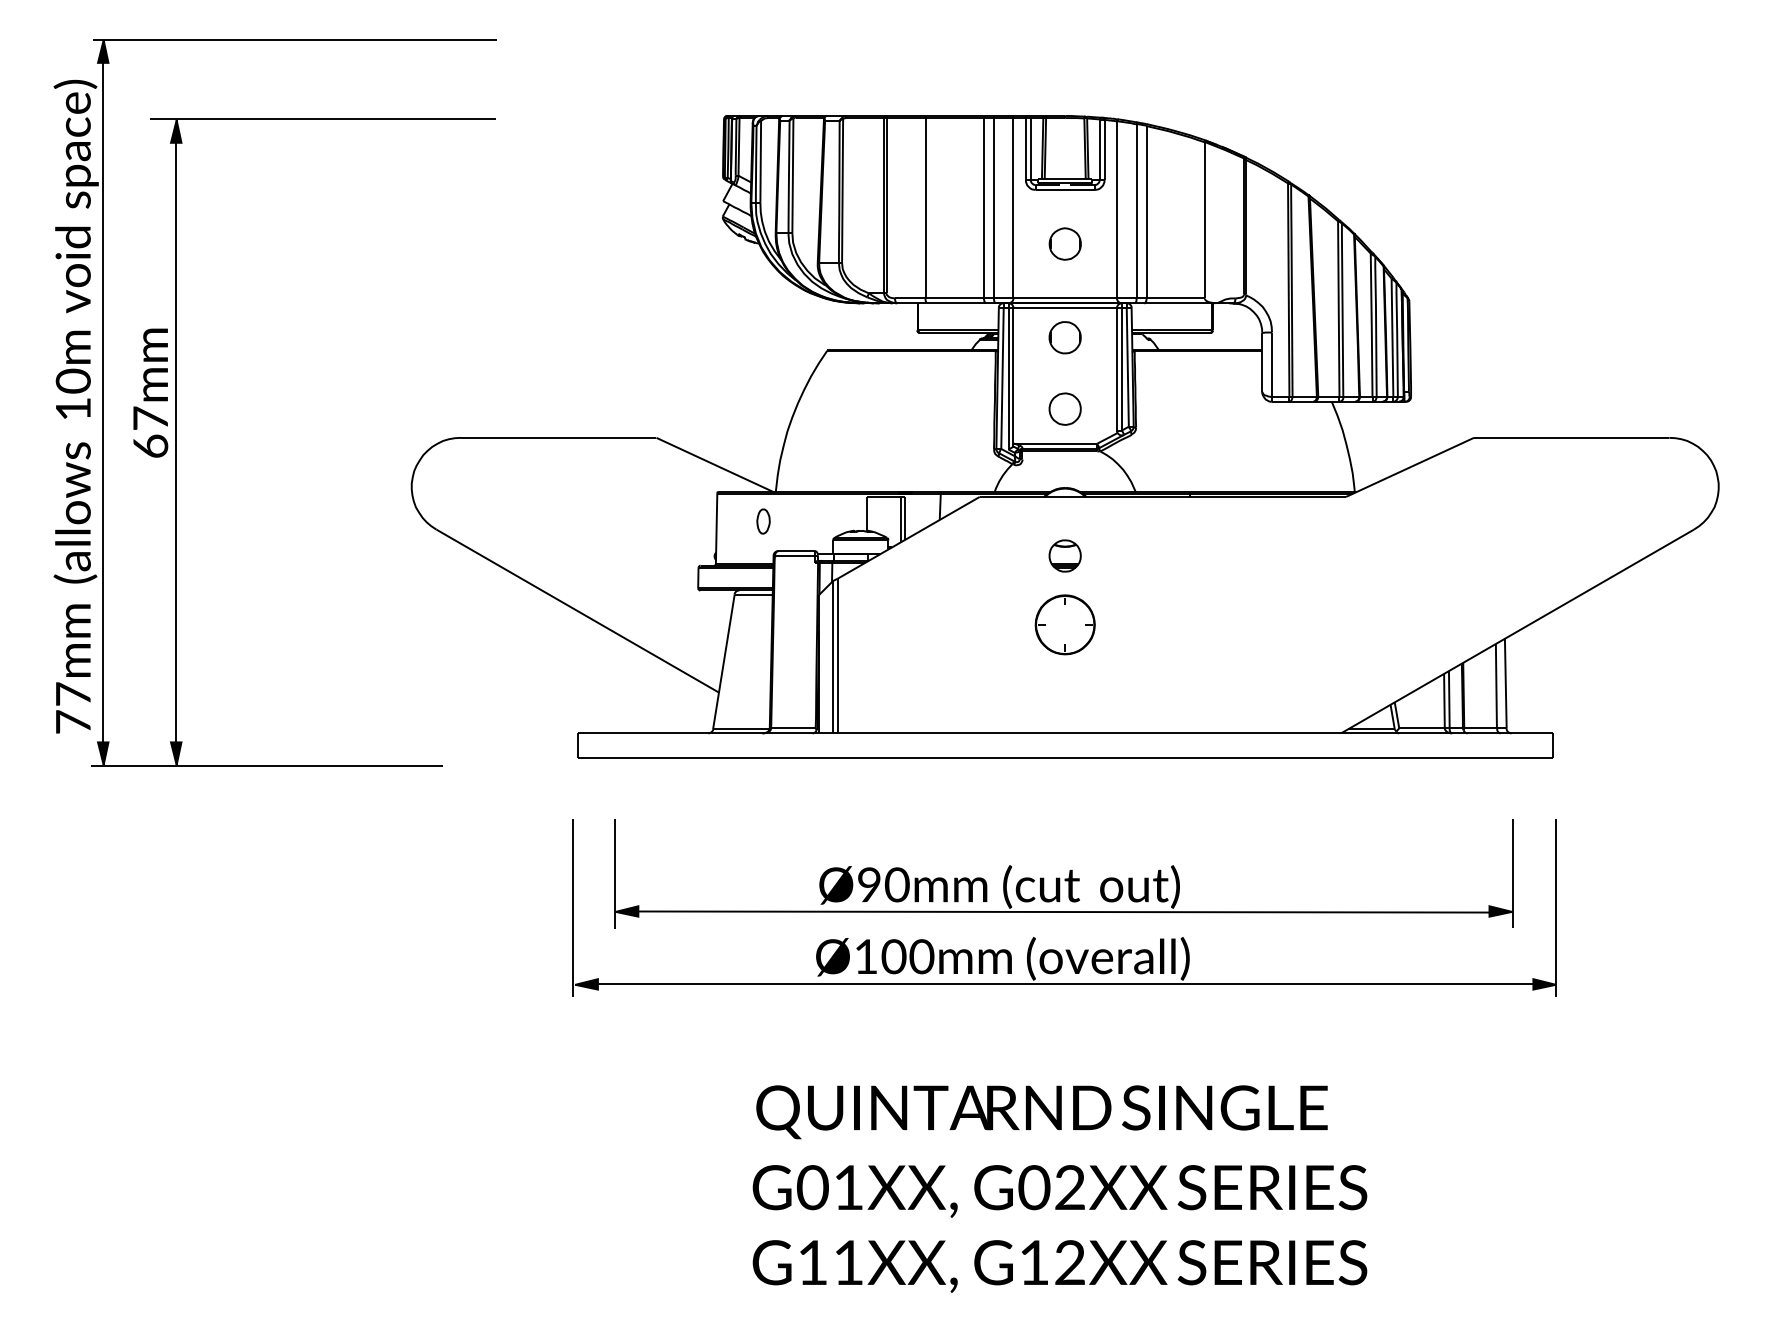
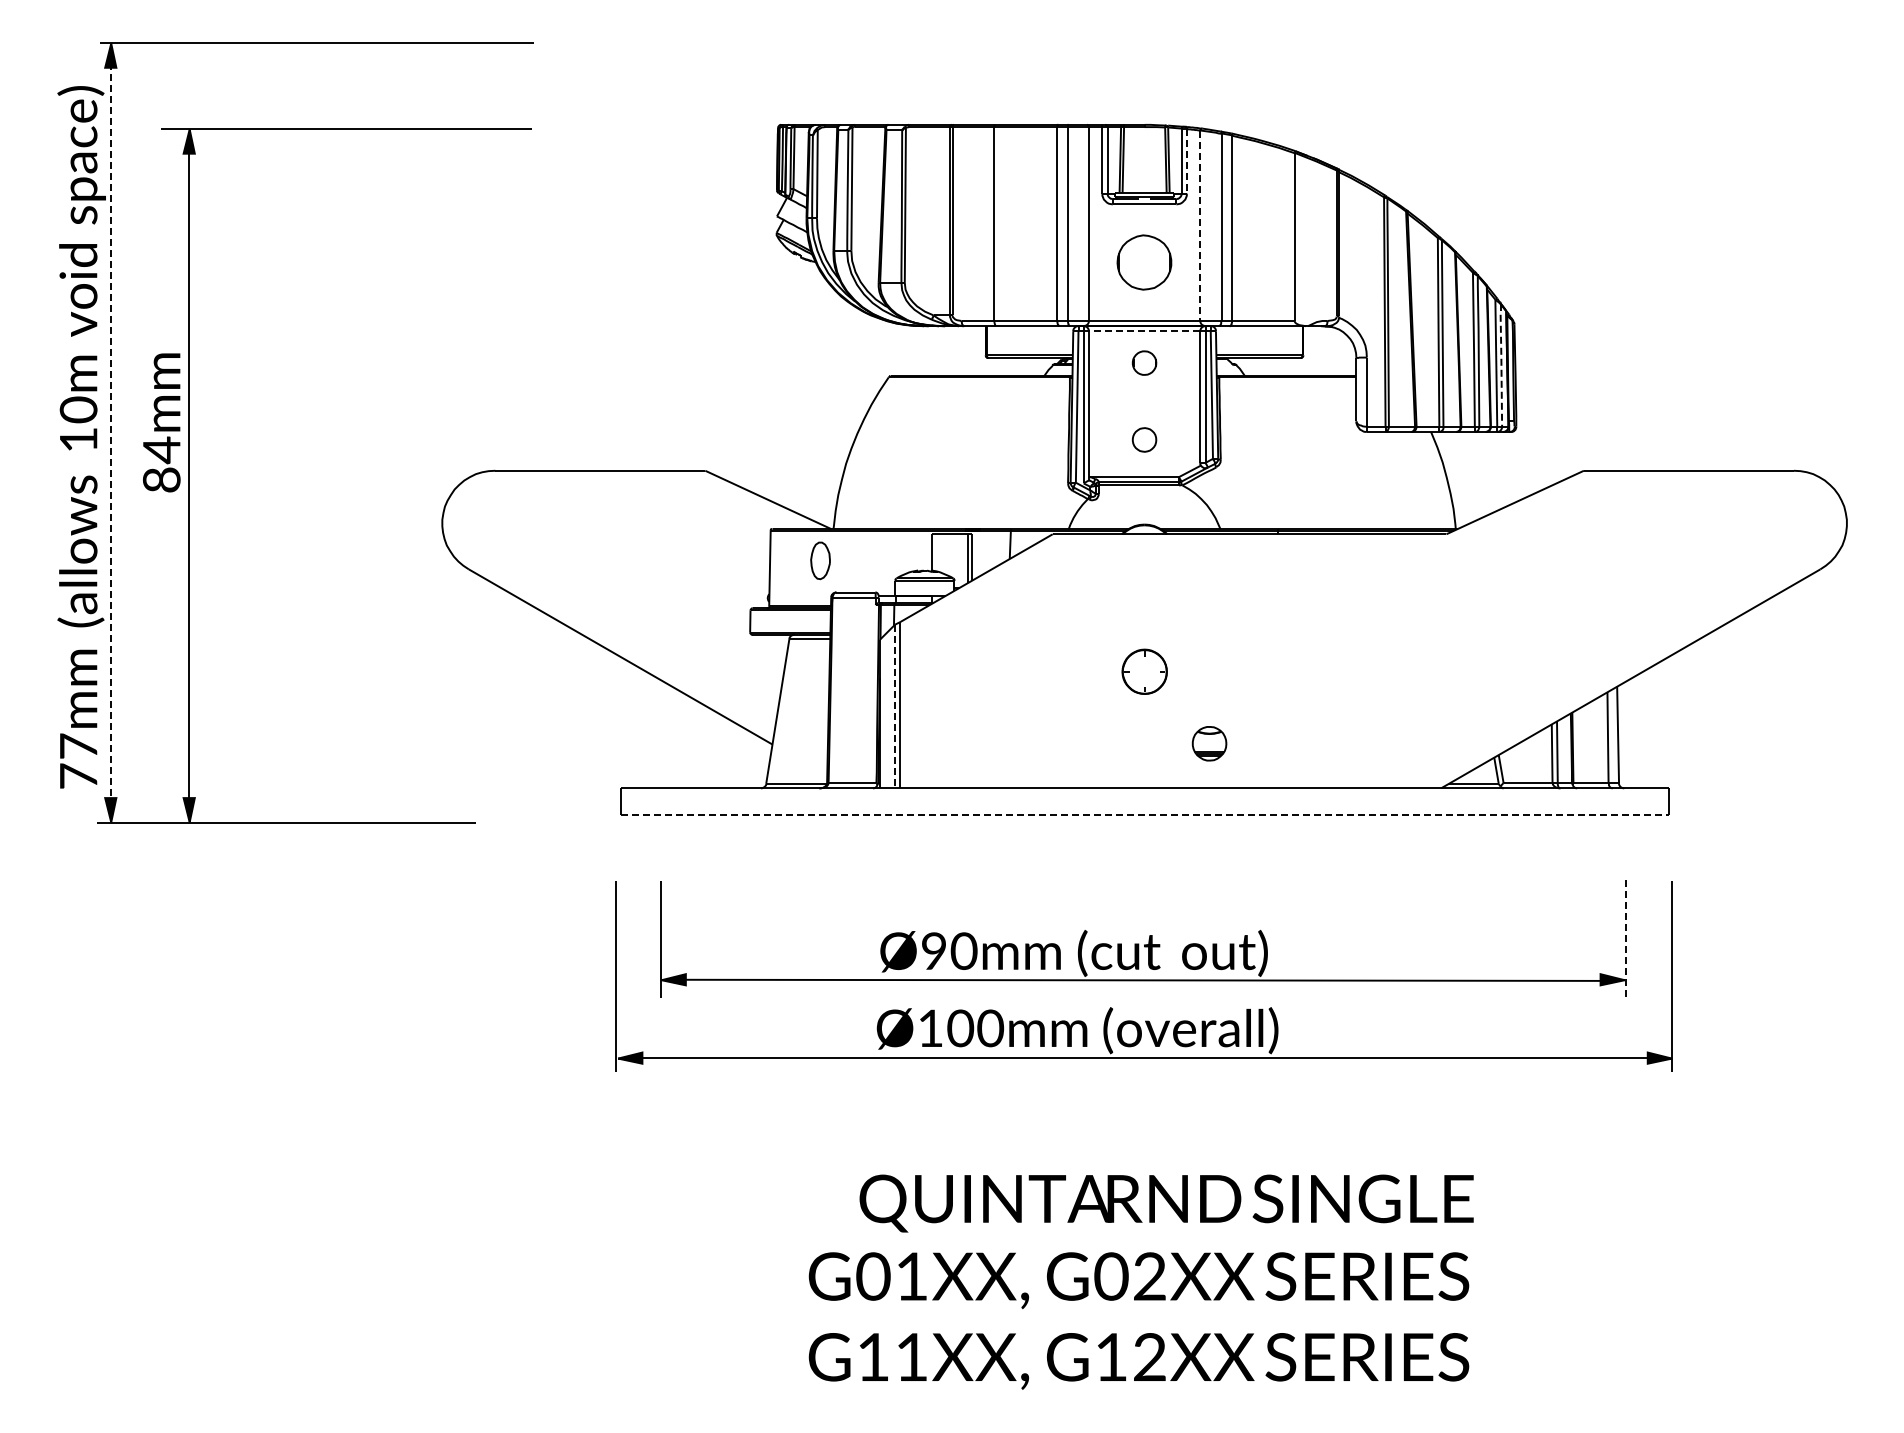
line: (1104, 150) -> (1186, 161), solid -> dashed
line: (1117, 210) -> (1200, 226), solid -> dashed
part: (1065, 244) -> (1144, 262), size x1.6
line: (1065, 308) -> (1144, 331), solid -> dashed
part: (1065, 337) -> (1144, 362), size x0.7
line: (1397, 338) -> (1501, 363), solid -> dashed
line: (102, 399) -> (110, 429), solid -> dashed
part: (1065, 408) -> (1144, 439), size x0.7
text: (150, 432) -> (161, 464), 67mm -> 84mm
part: (762, 521) -> (819, 560), size x1.4
part: (1065, 555) -> (1209, 743), moved
part: (1065, 624) -> (1144, 671), size x0.7
line: (833, 657) -> (895, 706), solid -> dashed
line: (1066, 757) -> (1145, 814), solid -> dashed
line: (1512, 873) -> (1625, 938), solid -> dashed
text: (1041, 1112) -> (1166, 1203), moved

